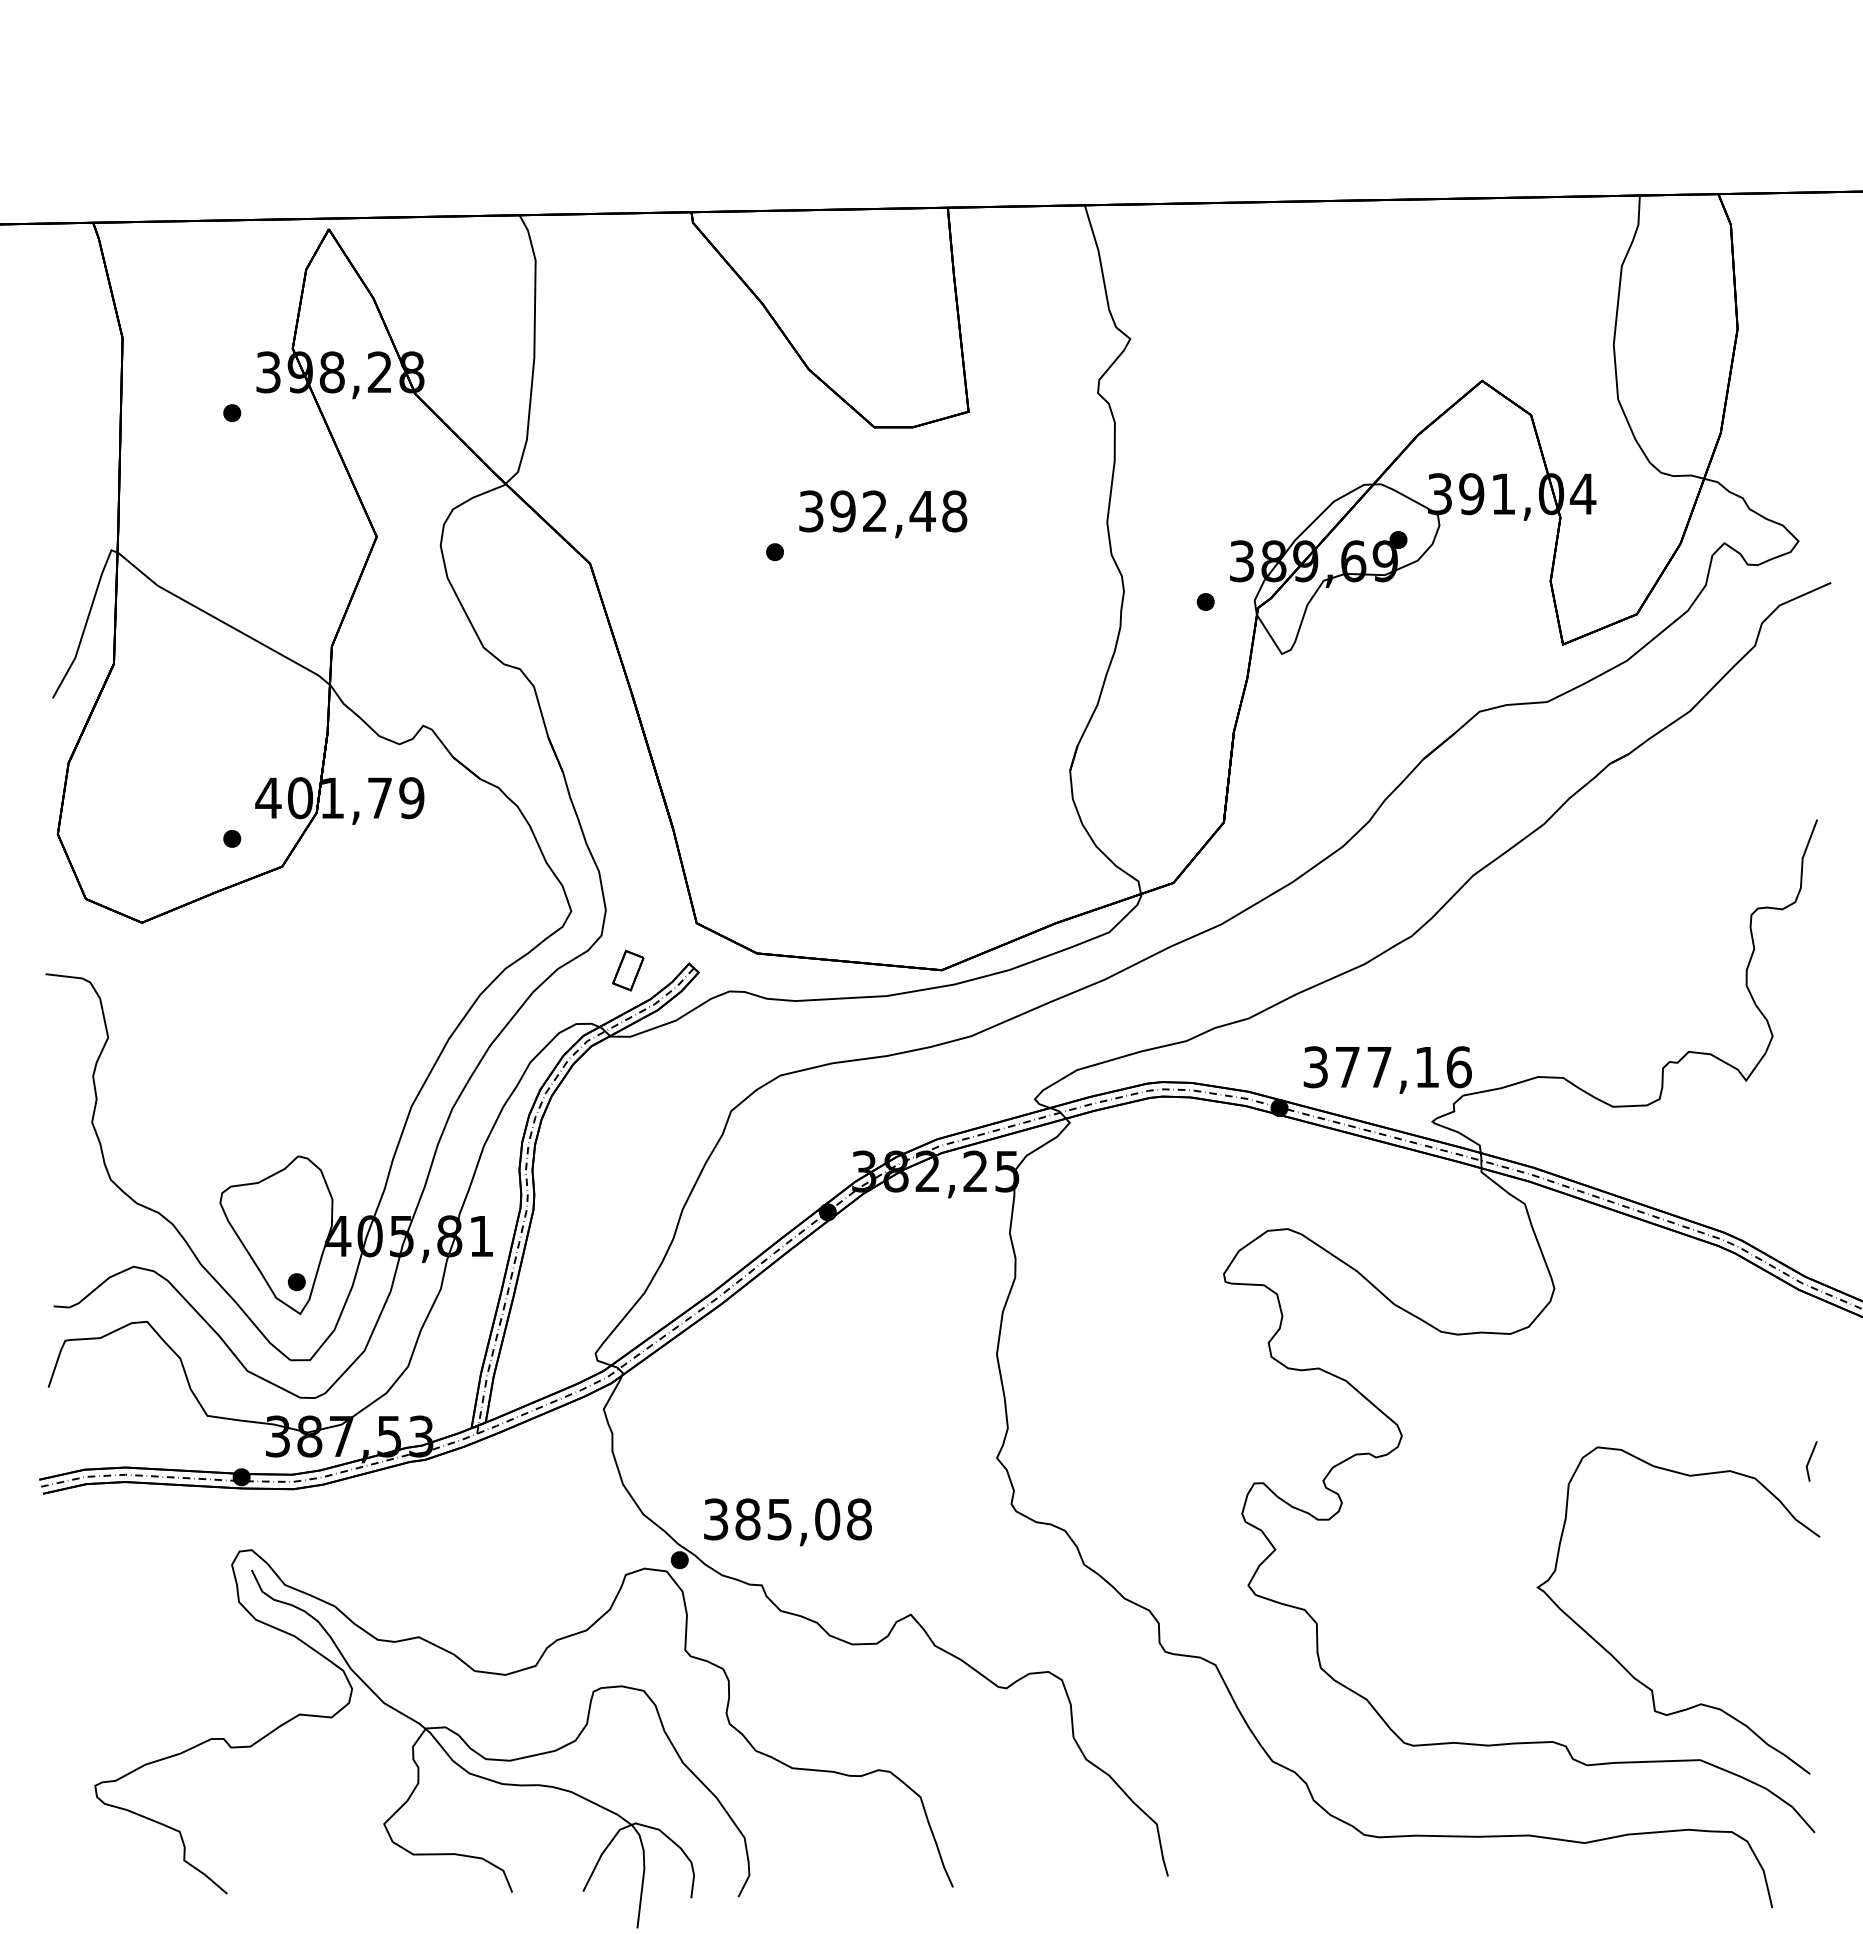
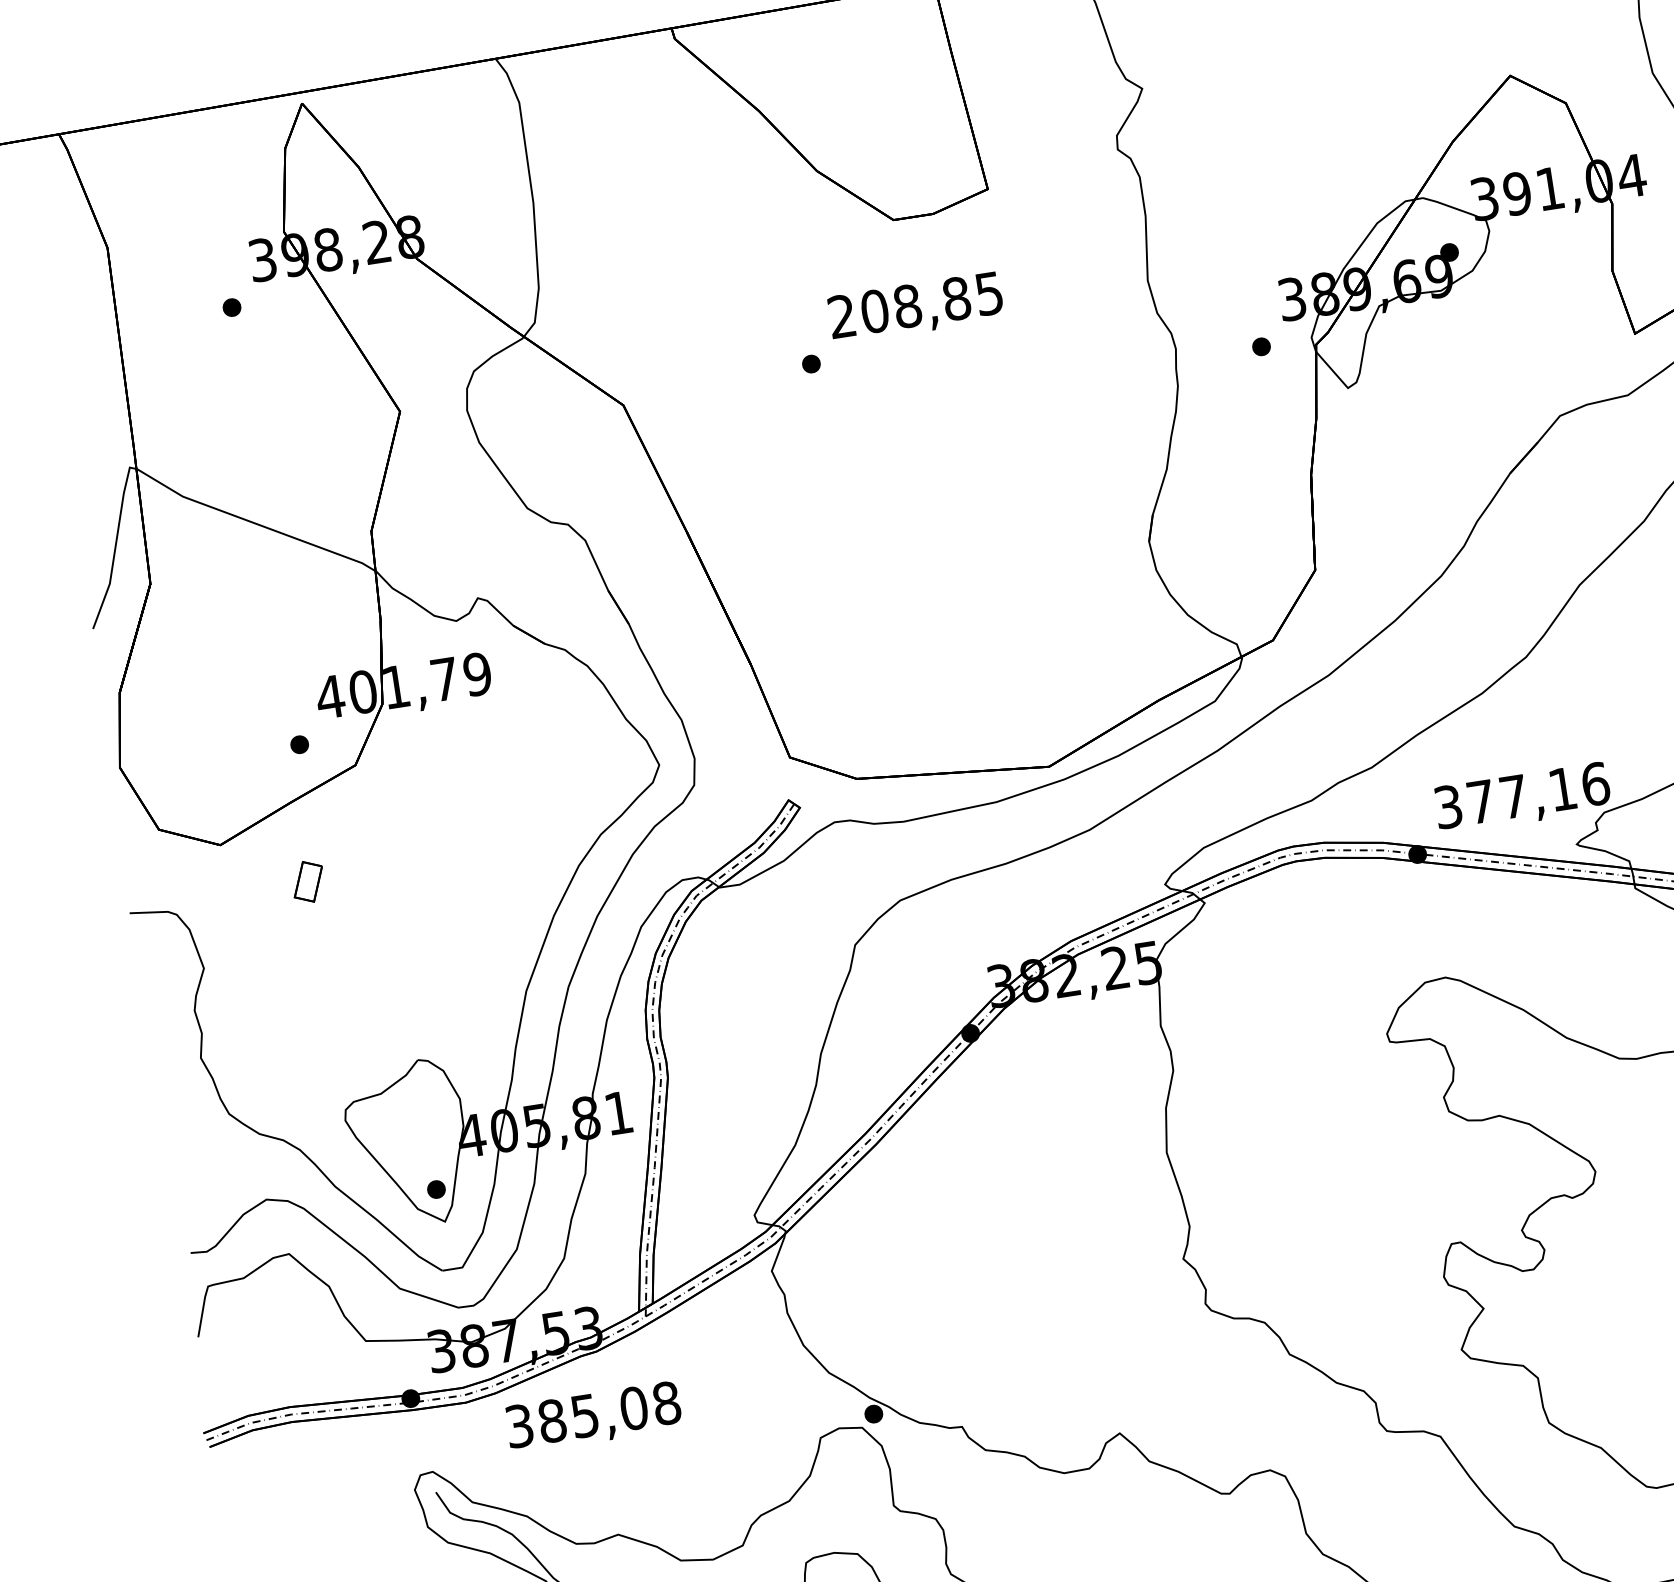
text: (883, 511) -> (916, 305), 392,48 -> 208,85
part: (628, 970) -> (308, 881), moved
text: (787, 1522) -> (593, 1417), moved

